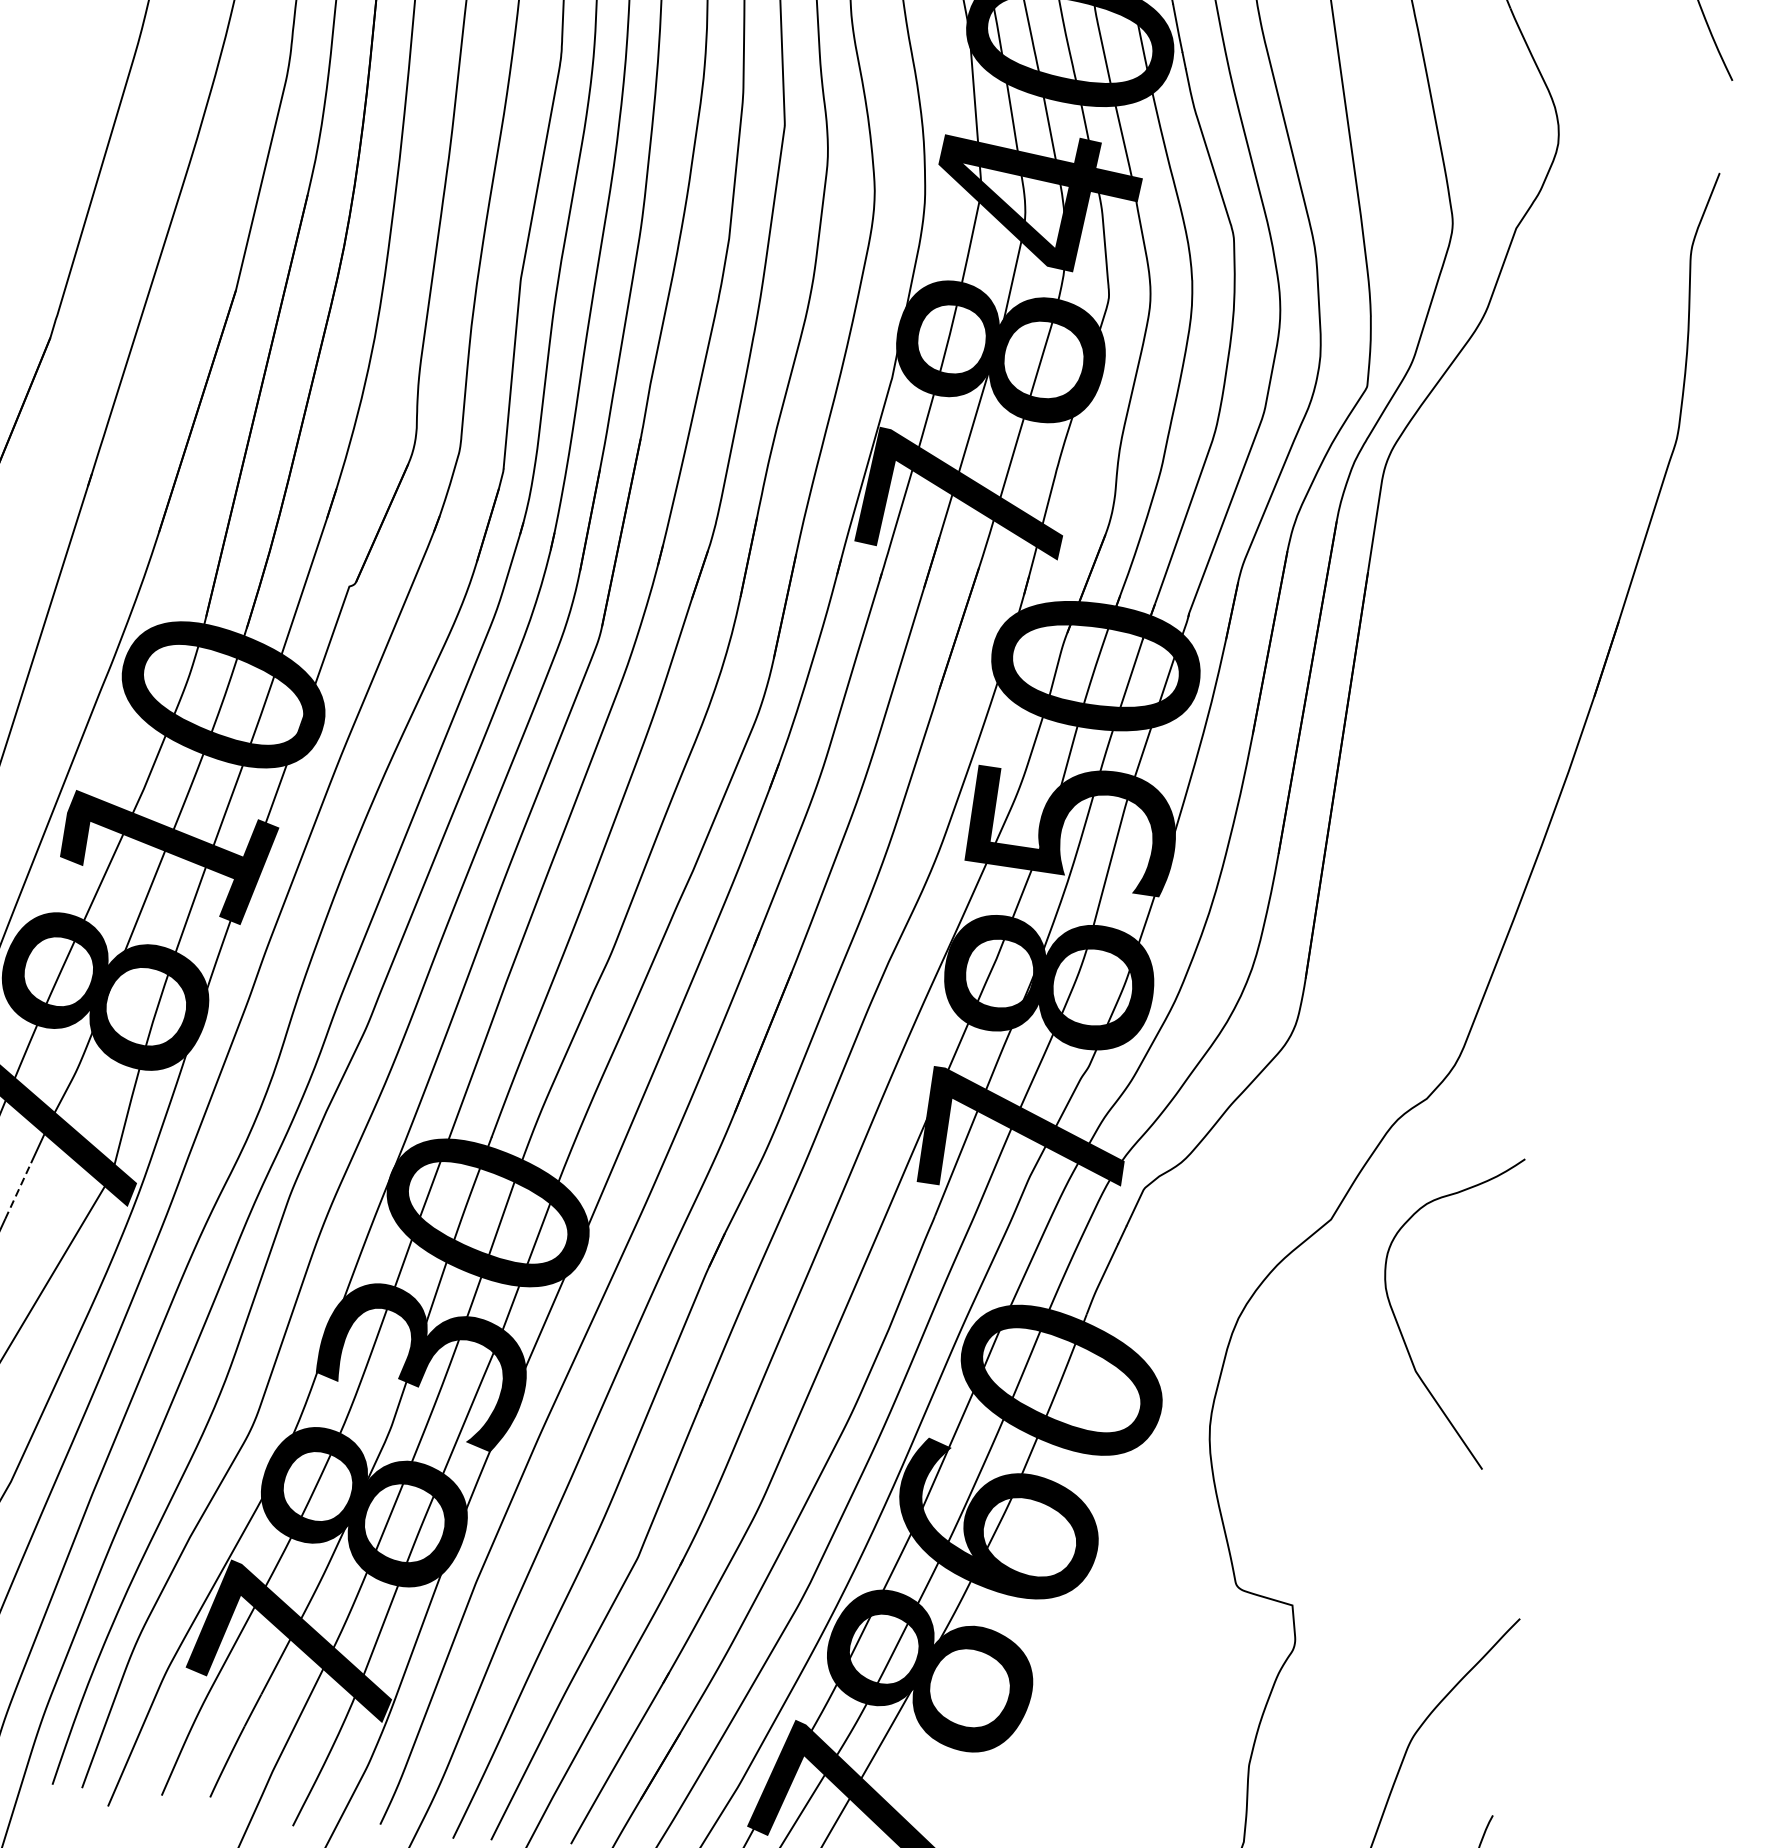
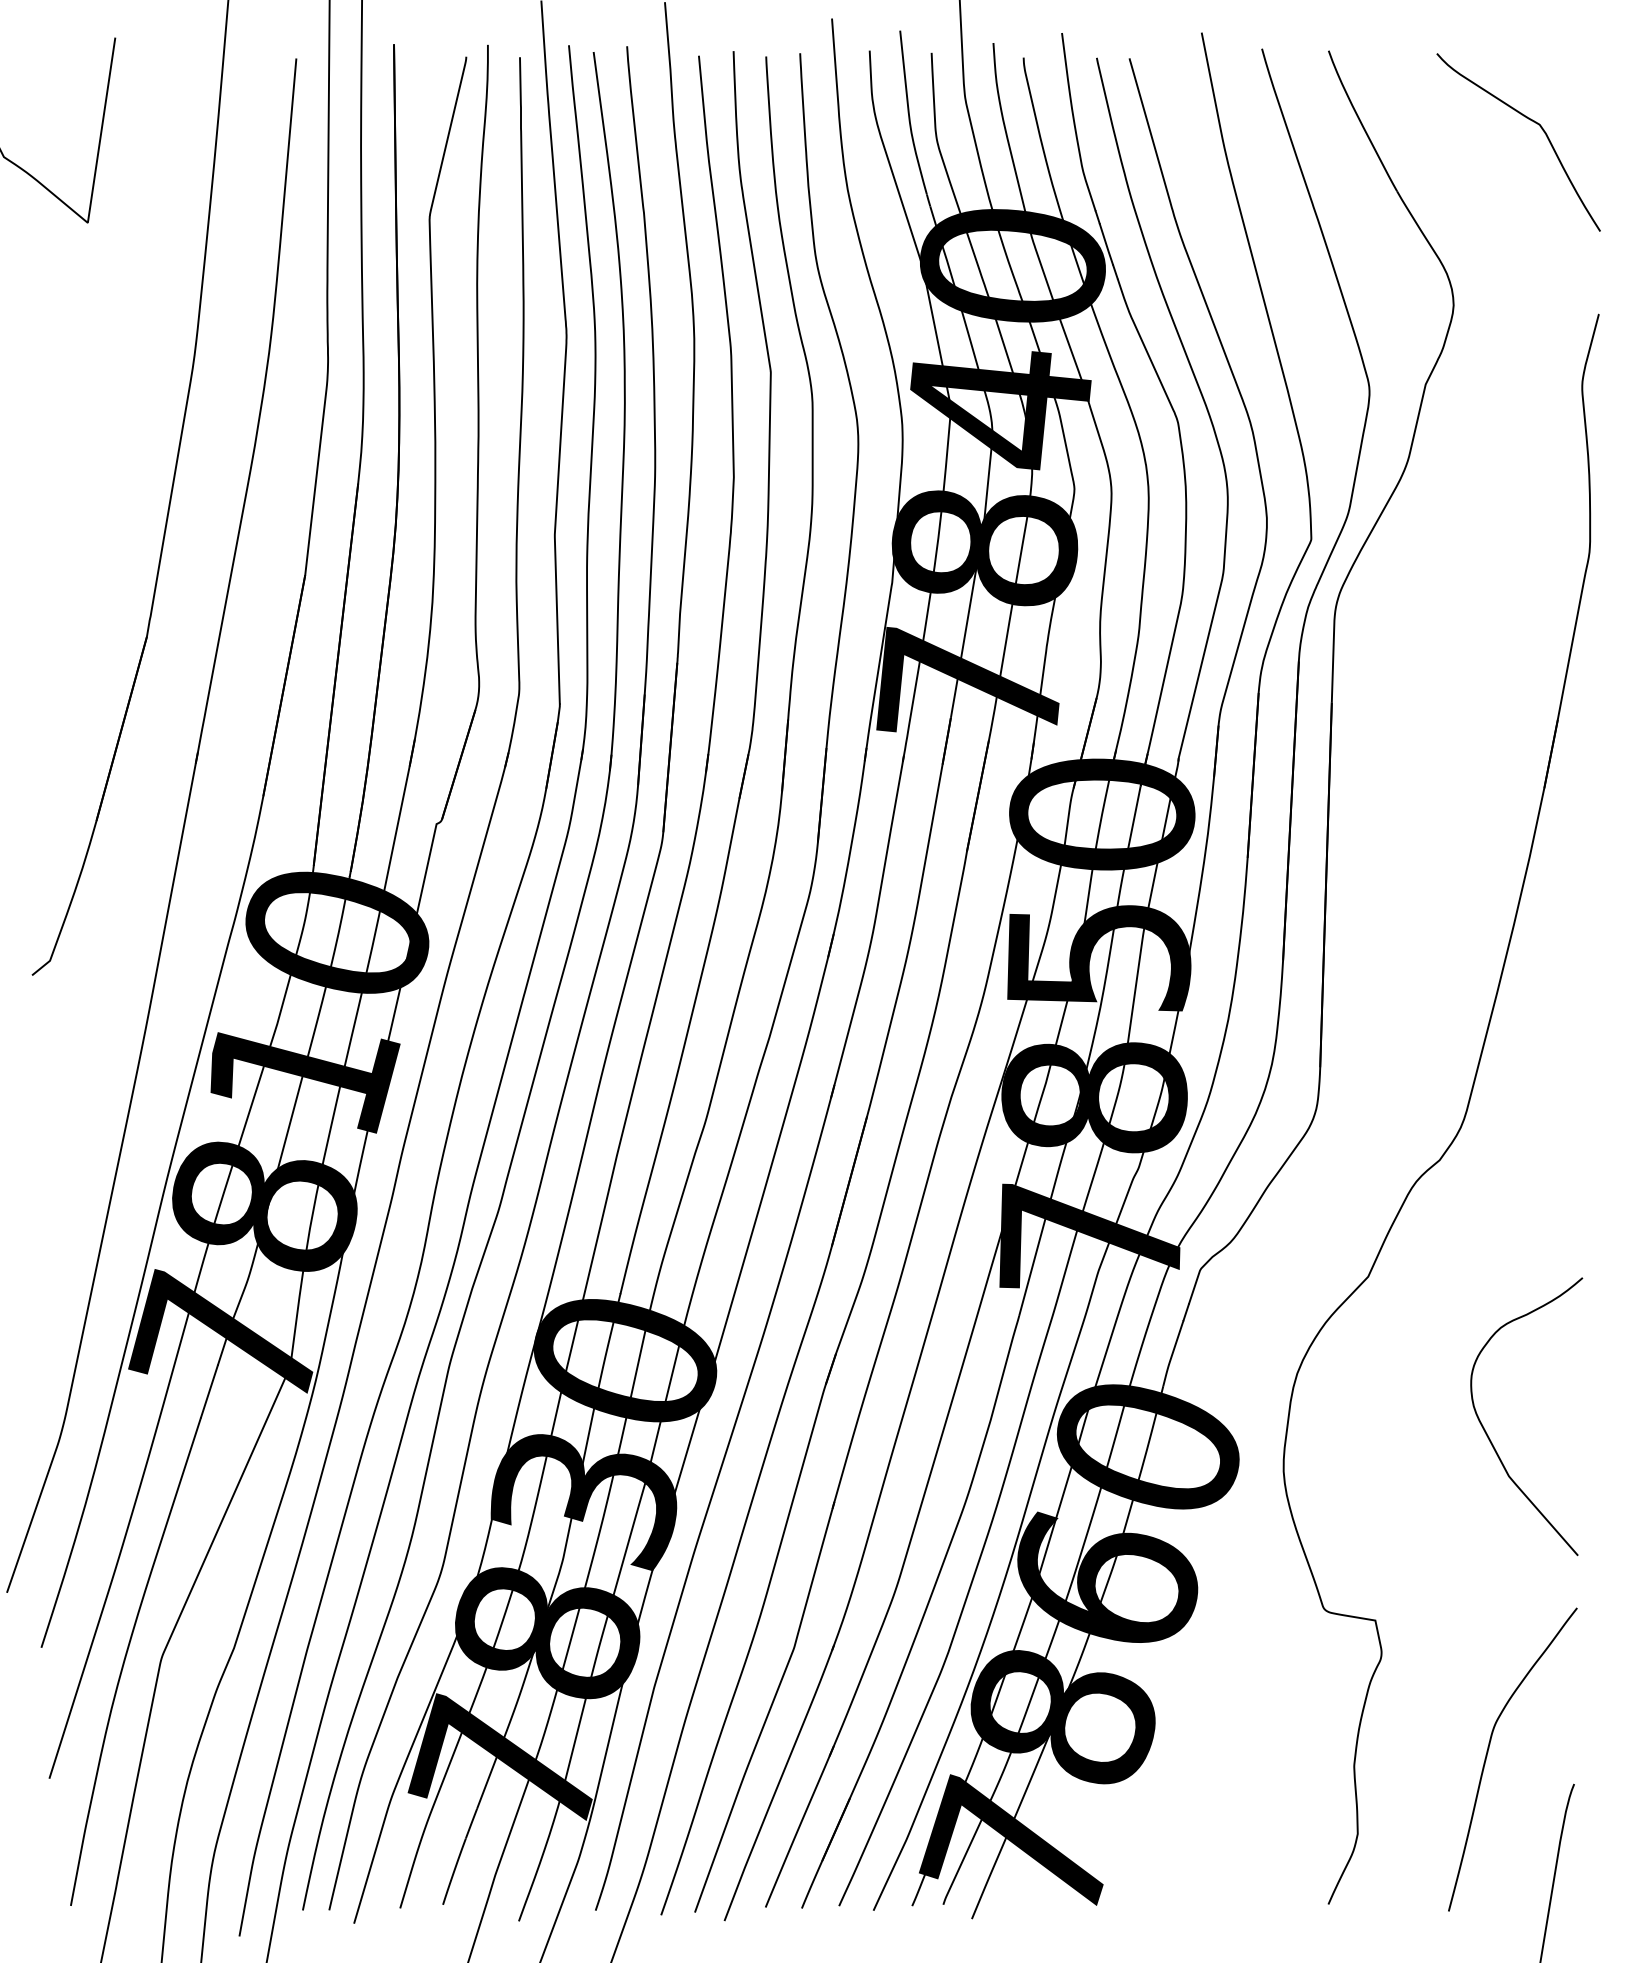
line: (18, 1191) -> (209, 1391), dashed -> solid
curve: (1398, 1322) -> (1488, 1435), moved

